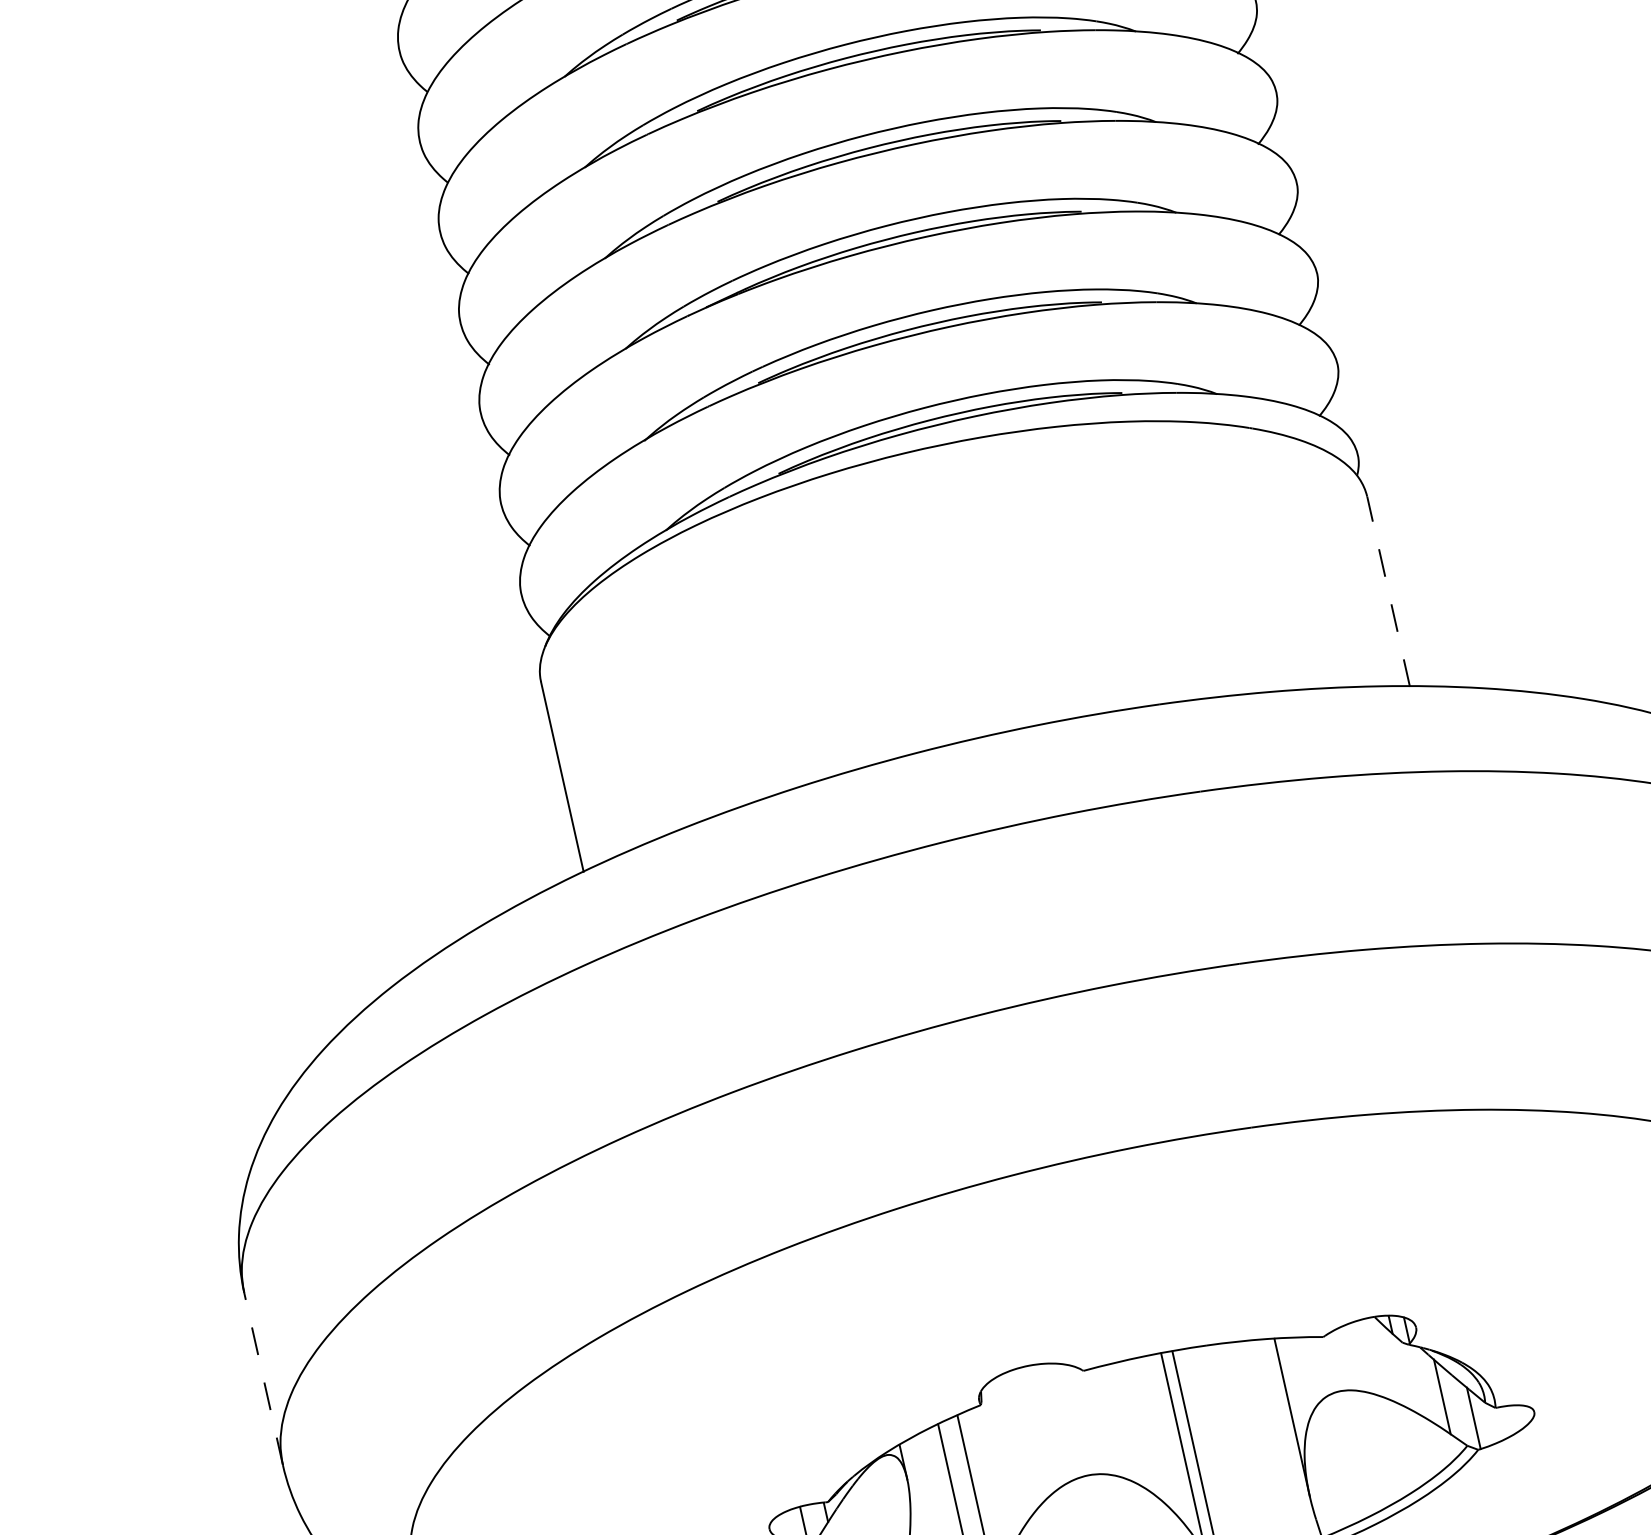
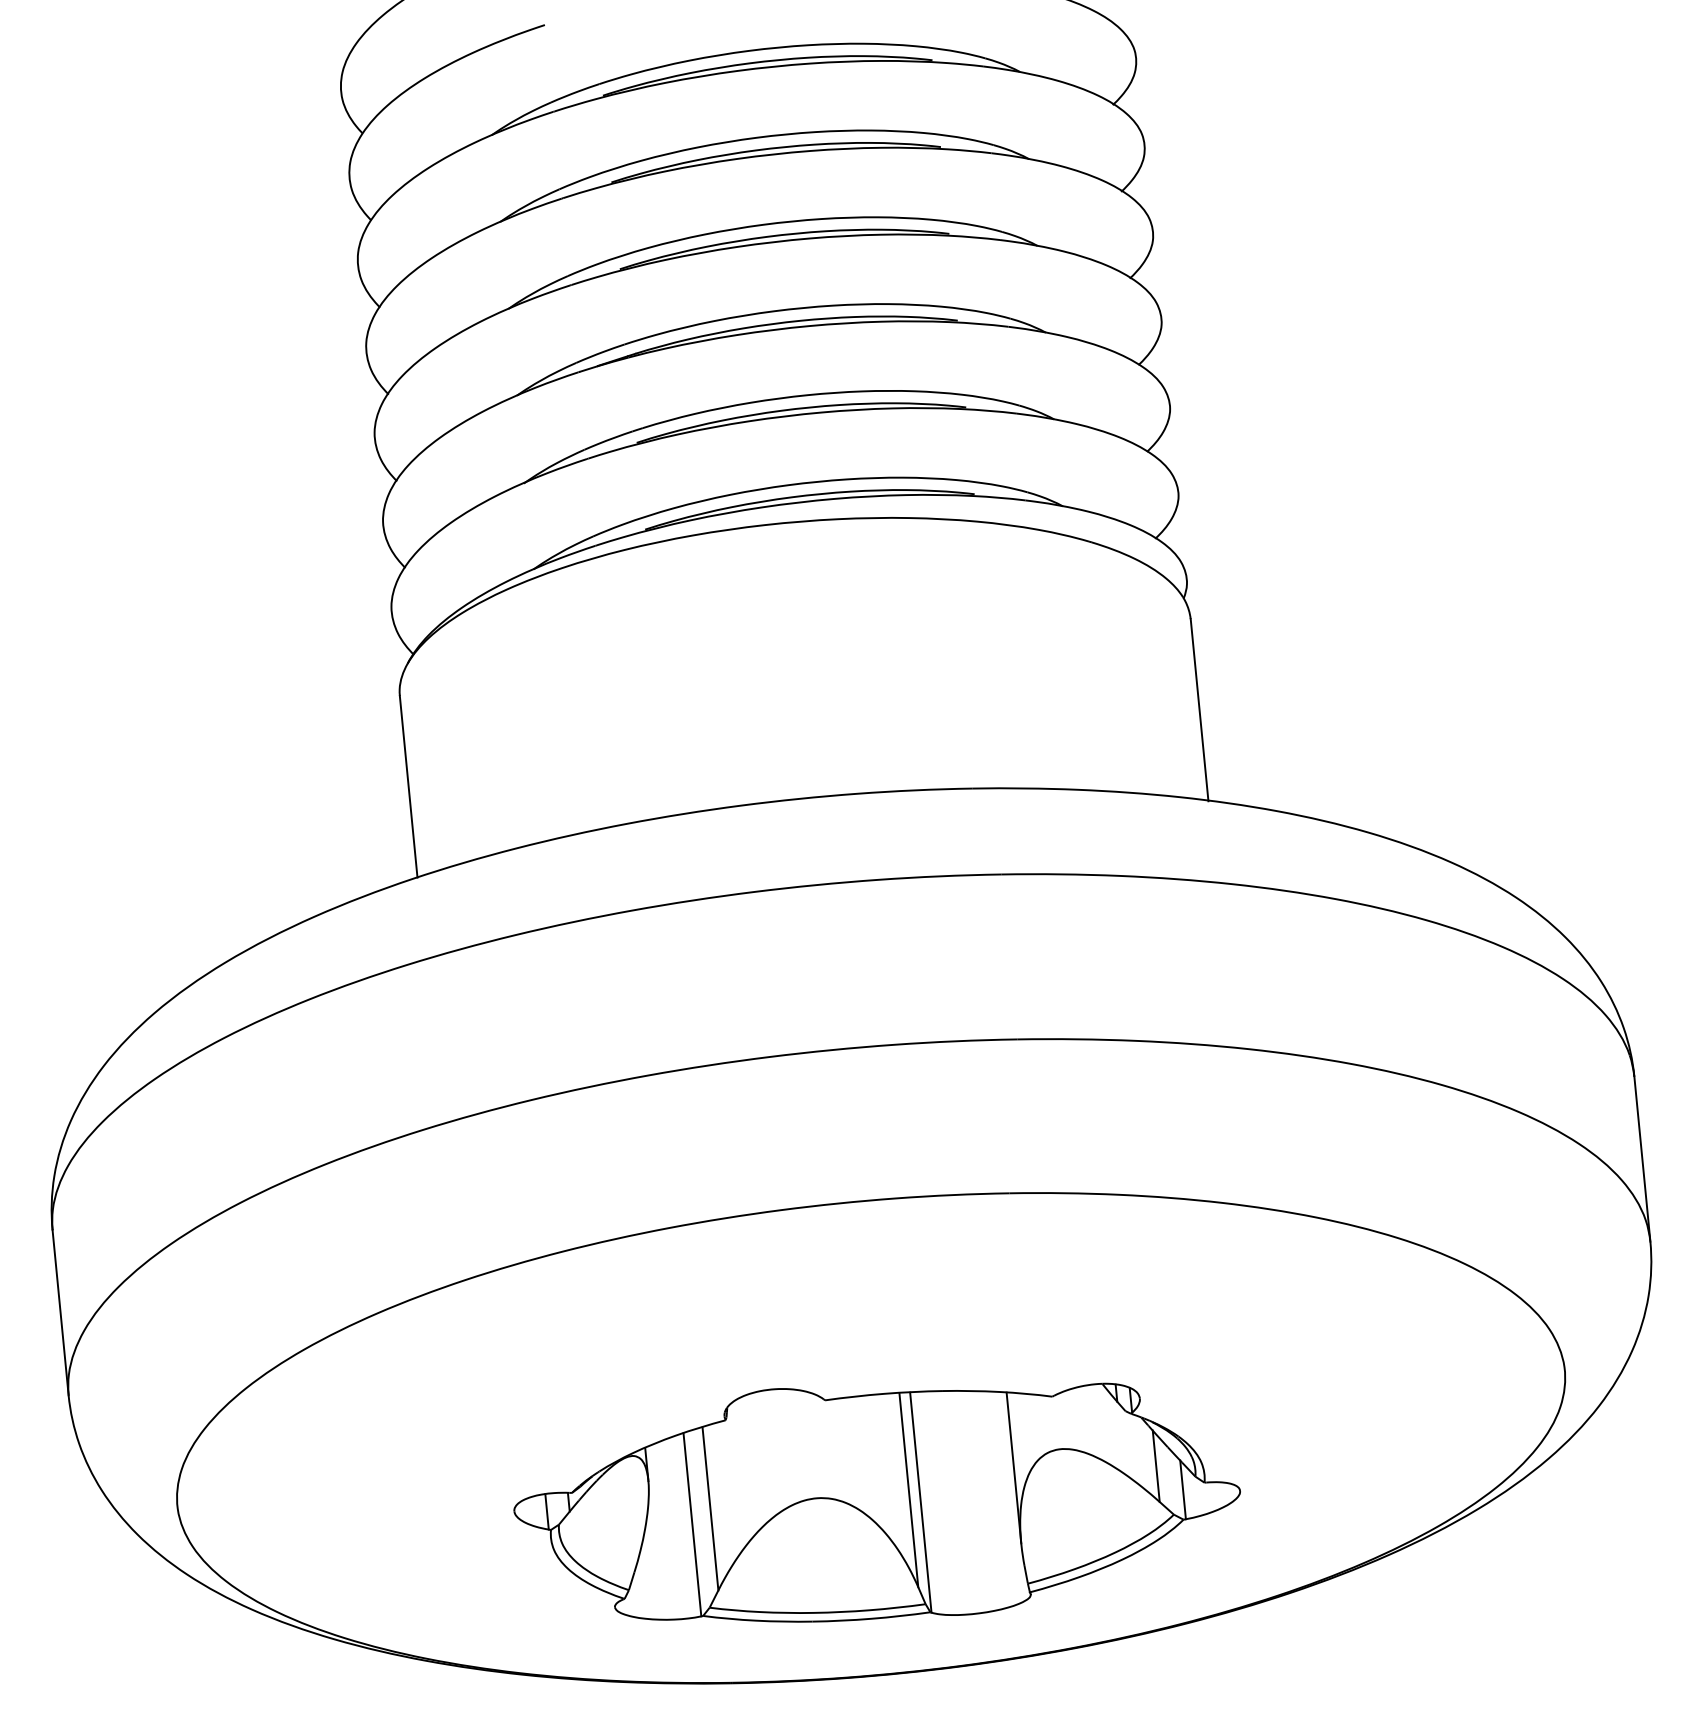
line: (1388, 592) -> (1199, 710), dashed -> solid
line: (263, 1378) -> (60, 1312), dashed -> solid

